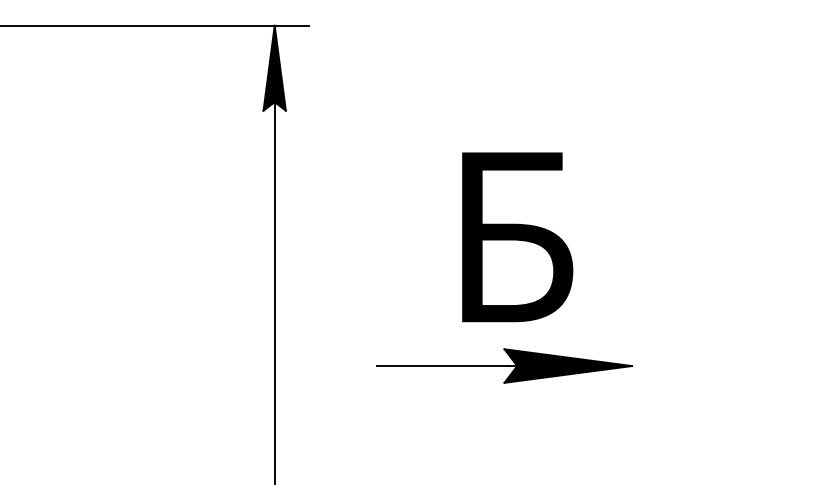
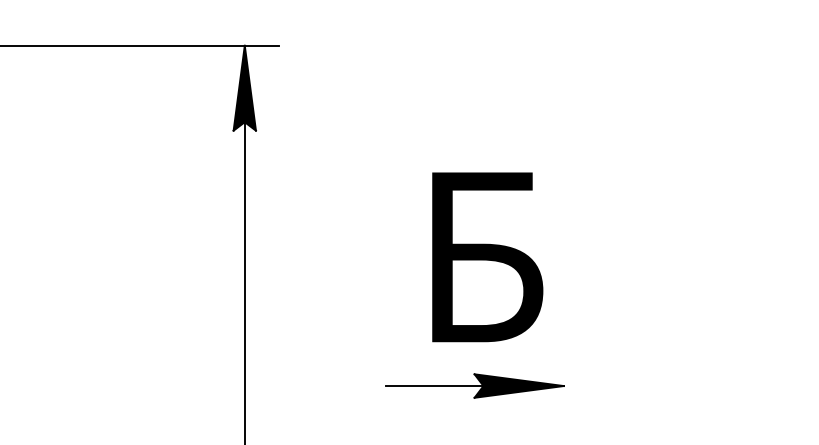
part: (504, 365) -> (474, 385), size x0.7

